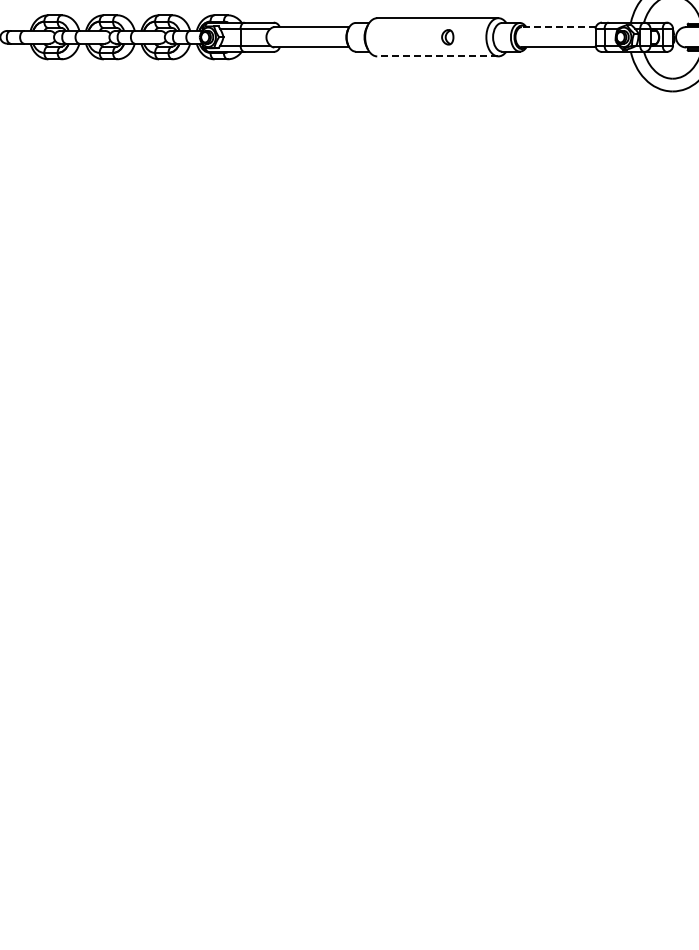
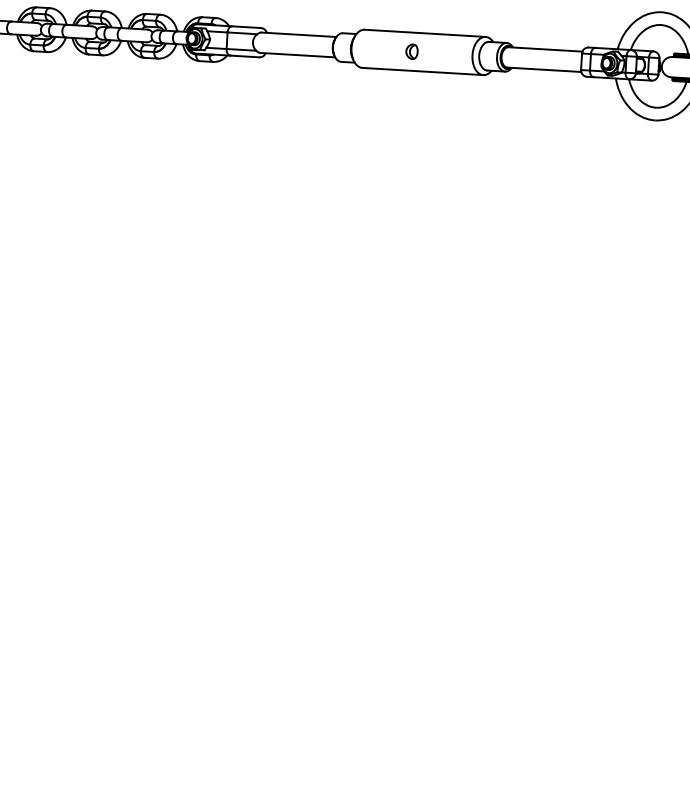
line: (558, 27) -> (545, 49), dashed -> solid
part: (447, 37) -> (411, 51), moved
line: (437, 56) -> (422, 71), dashed -> solid

